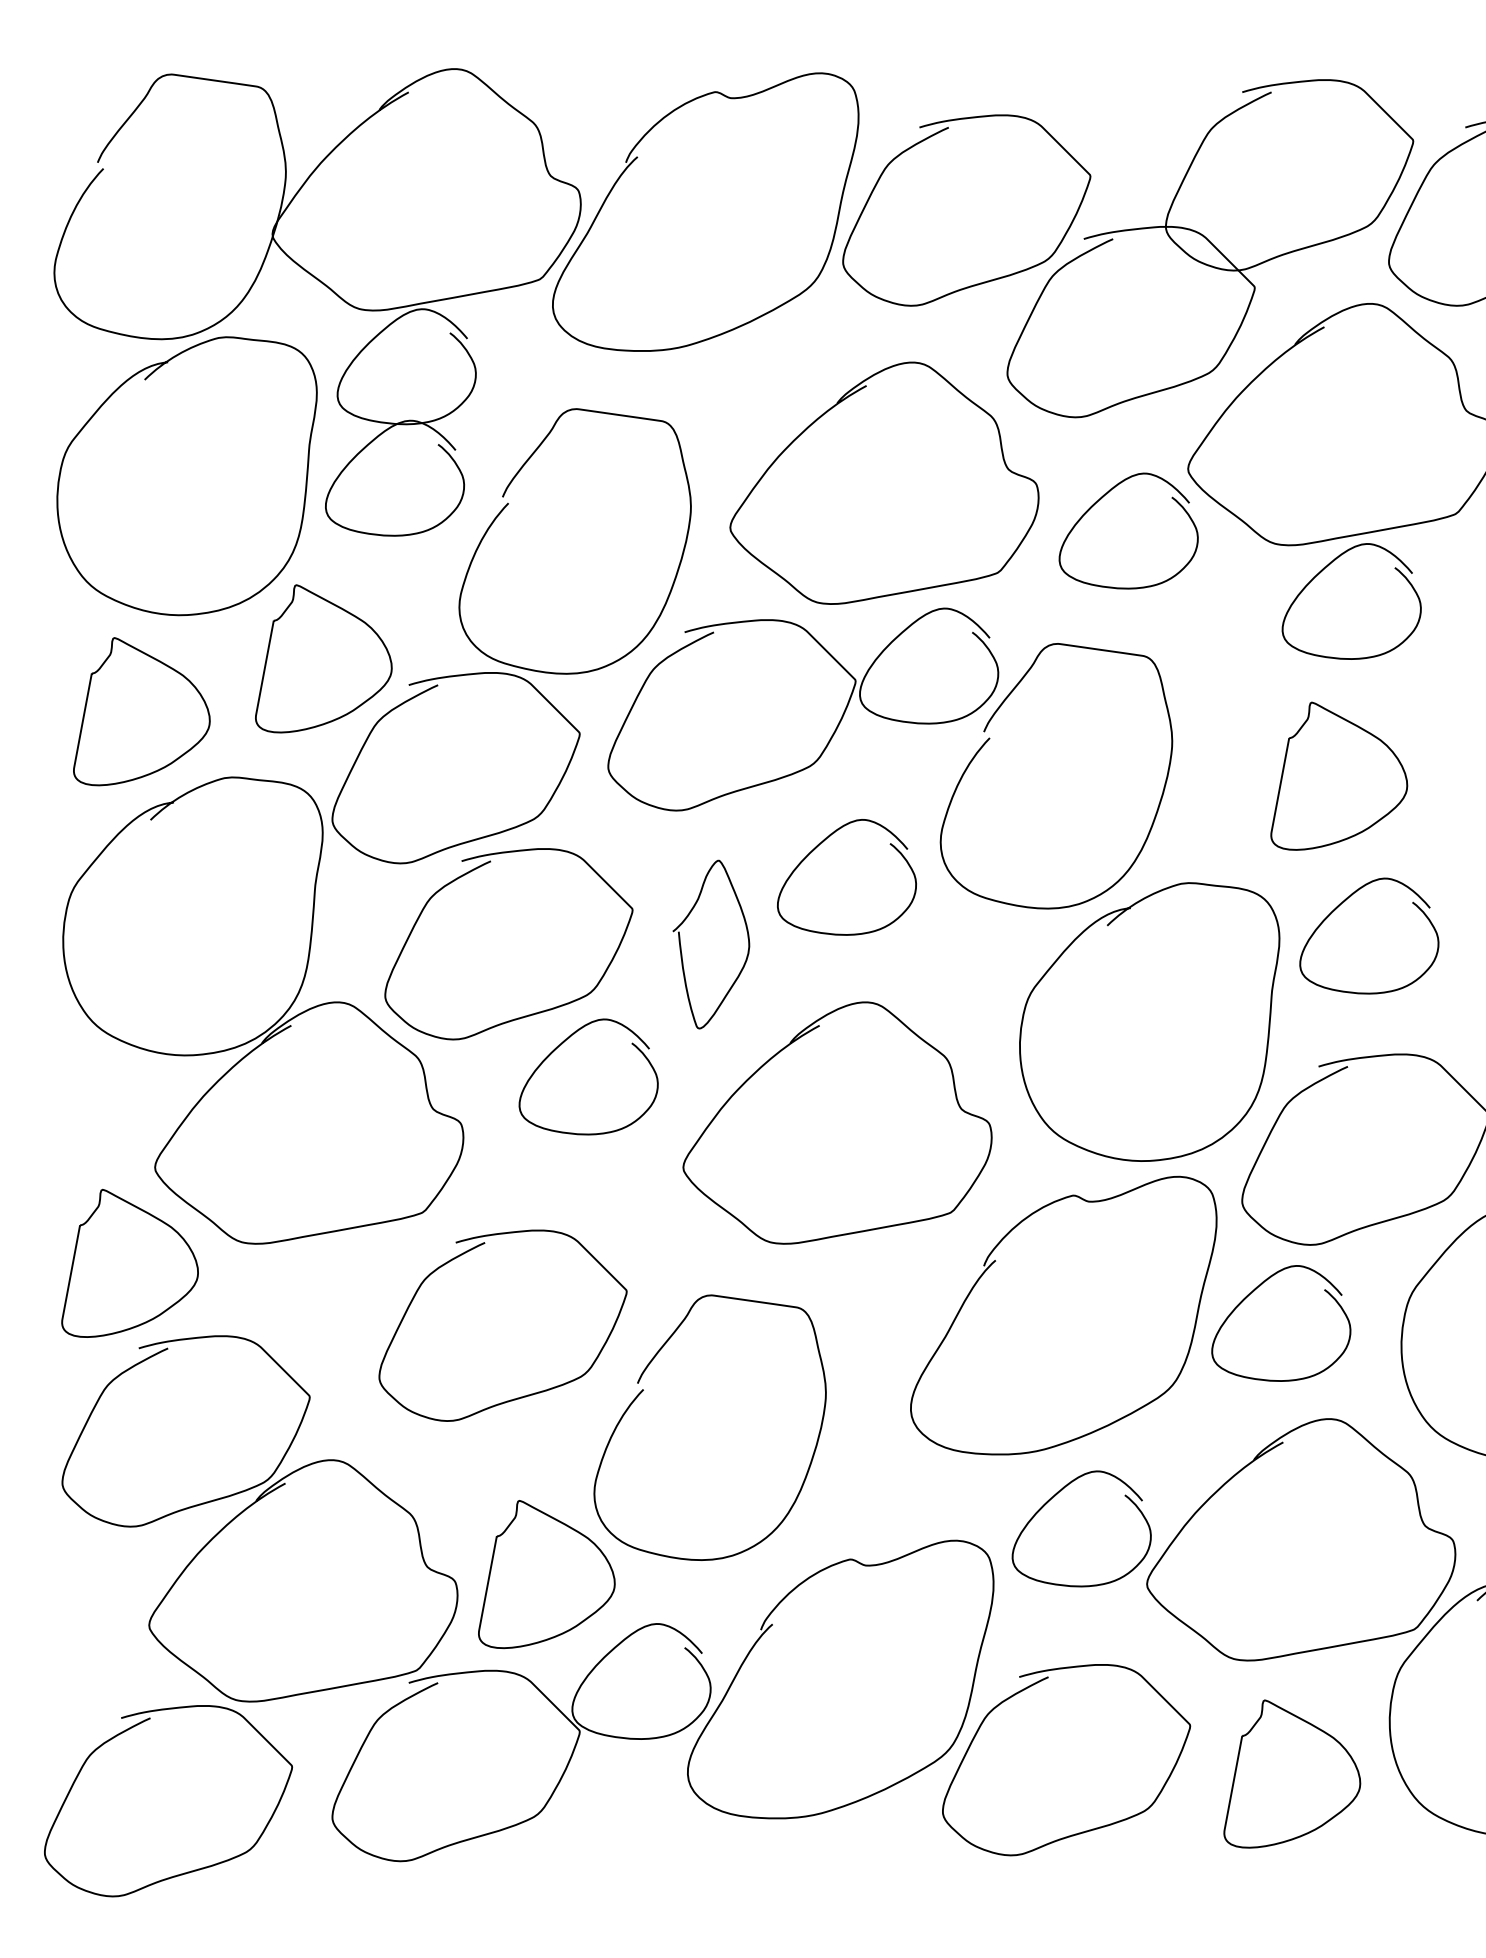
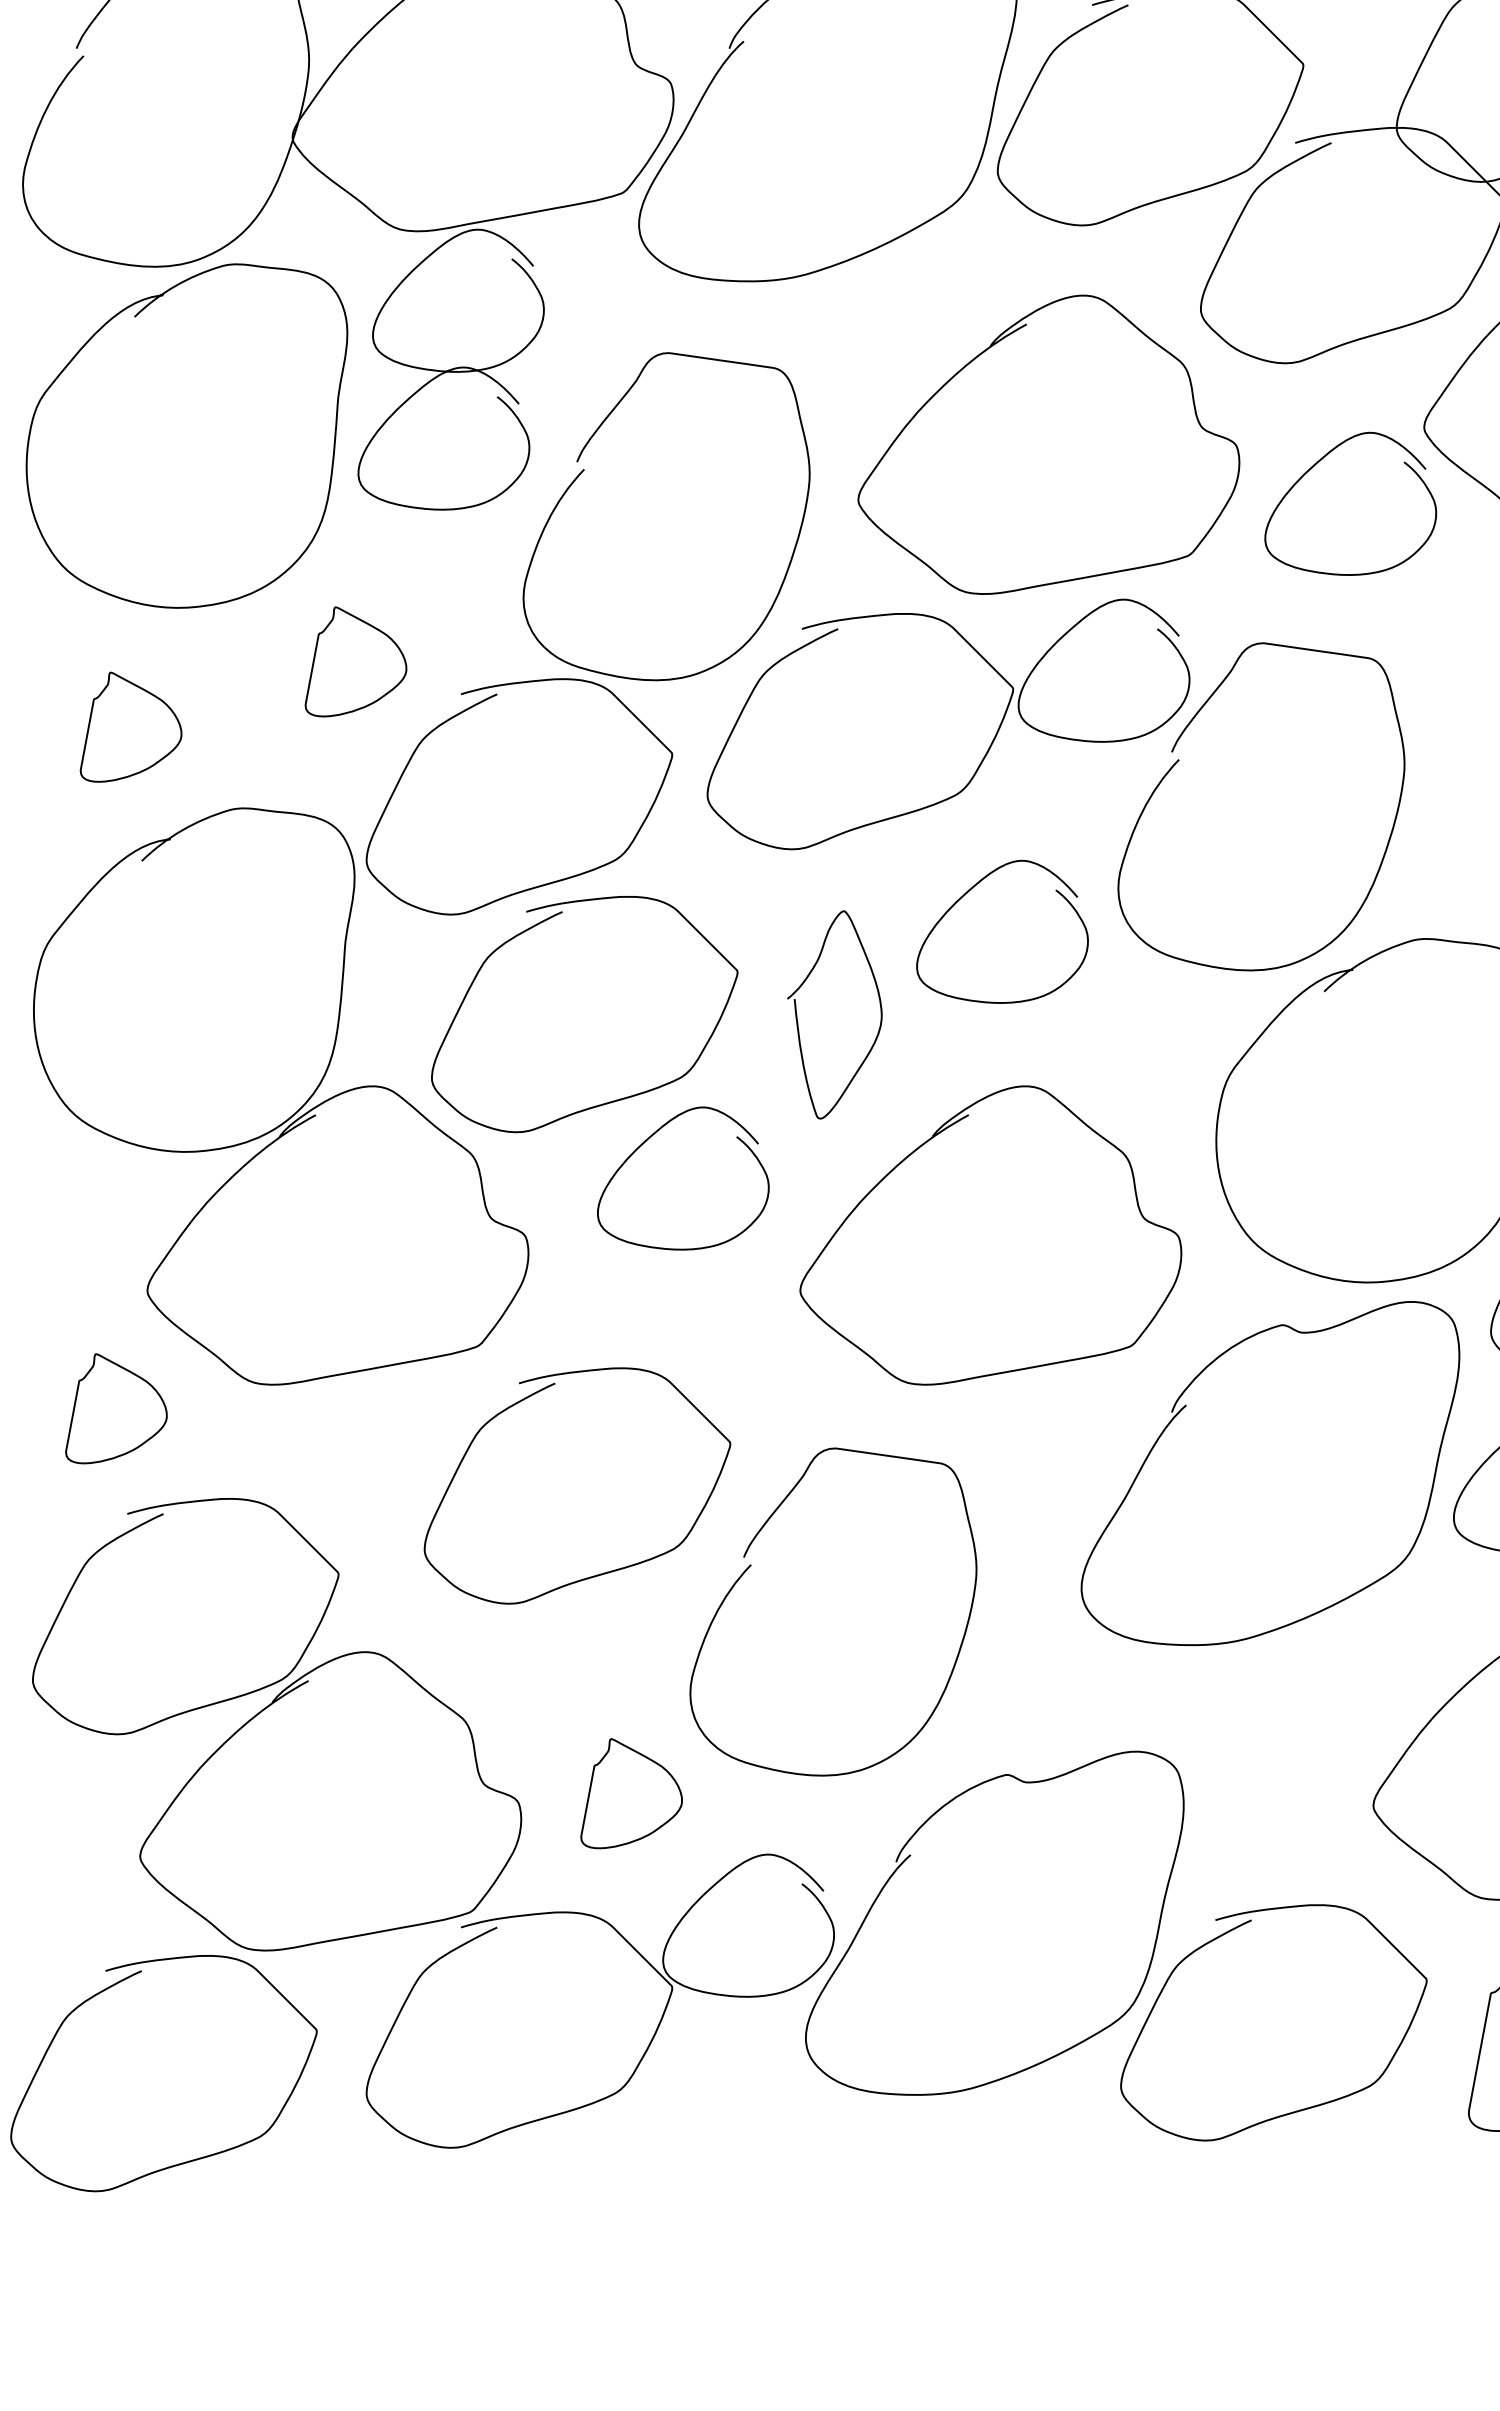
part: (323, 658) -> (355, 661), size x0.6
part: (141, 711) -> (130, 726), size x0.6
part: (129, 1262) -> (115, 1407), size x0.6
curve: (1055, 1496) -> (1260, 1697), removed
part: (546, 1574) -> (631, 1793), size x0.6

